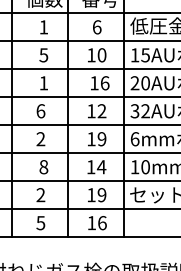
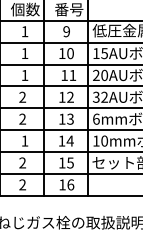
text: (96, 27) -> (66, 31), 6 -> 9
text: (43, 55) -> (24, 53), 5 -> 1
text: (104, 83) -> (72, 75), 16 -> 11
text: (40, 110) -> (22, 96), 6 -> 2
text: (102, 139) -> (70, 119), 19 -> 13
text: (43, 166) -> (24, 140), 8 -> 1
text: (102, 194) -> (70, 162), 19 -> 15
text: (40, 222) -> (22, 184), 5 -> 2

